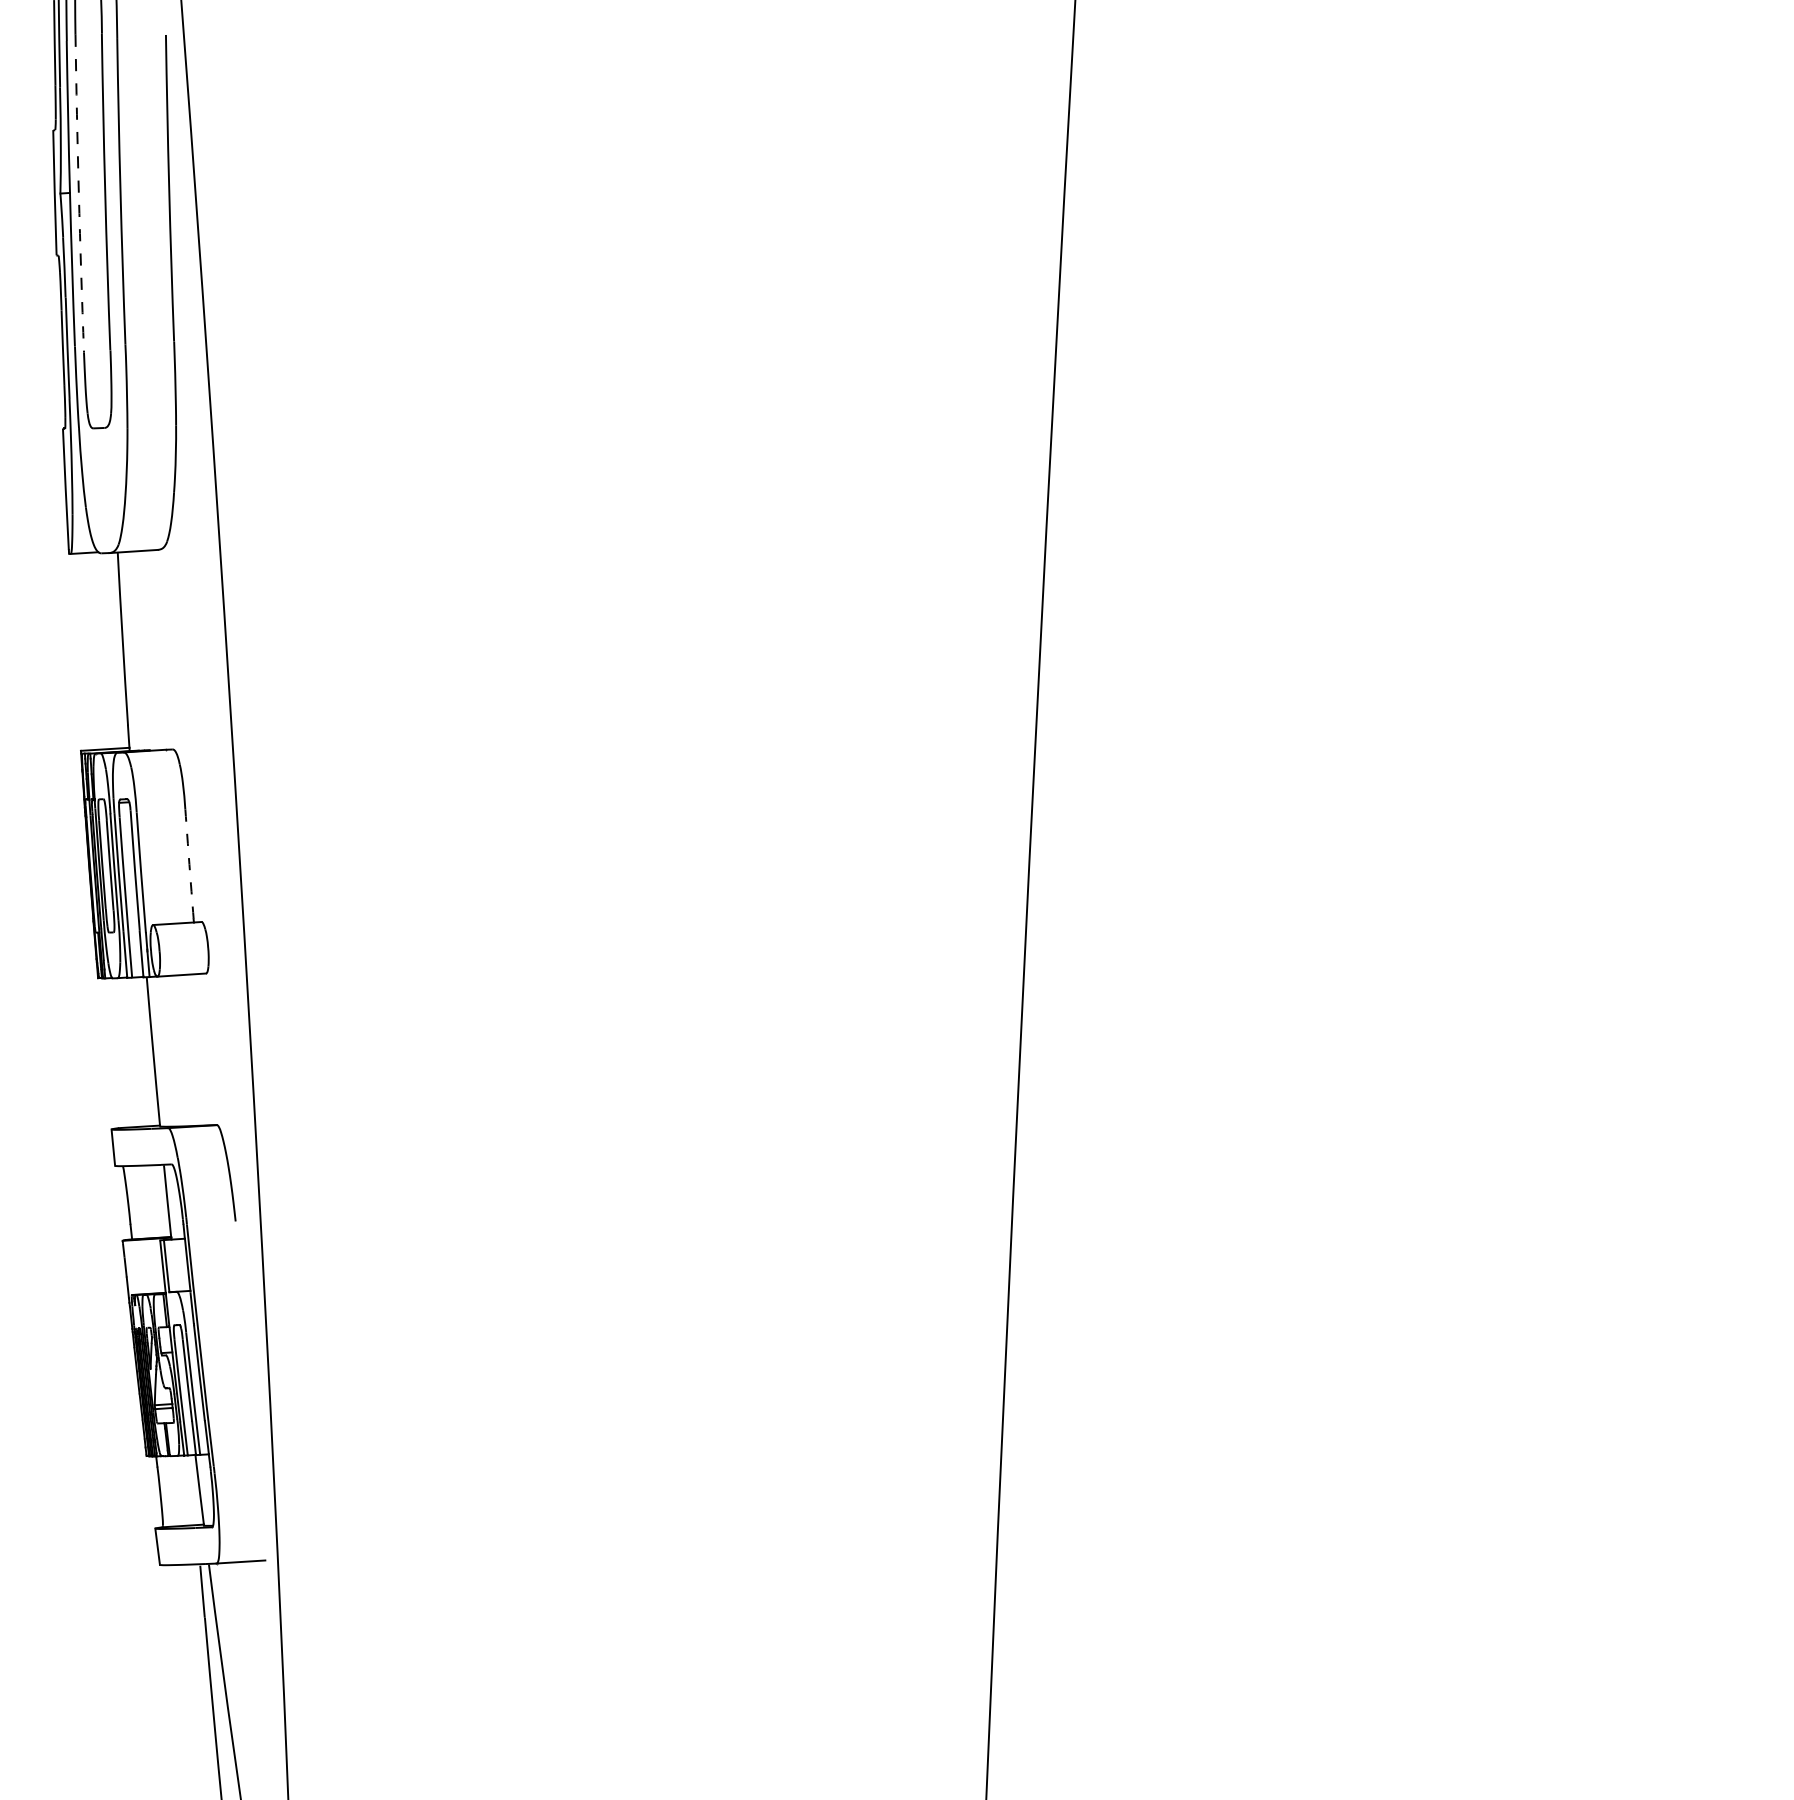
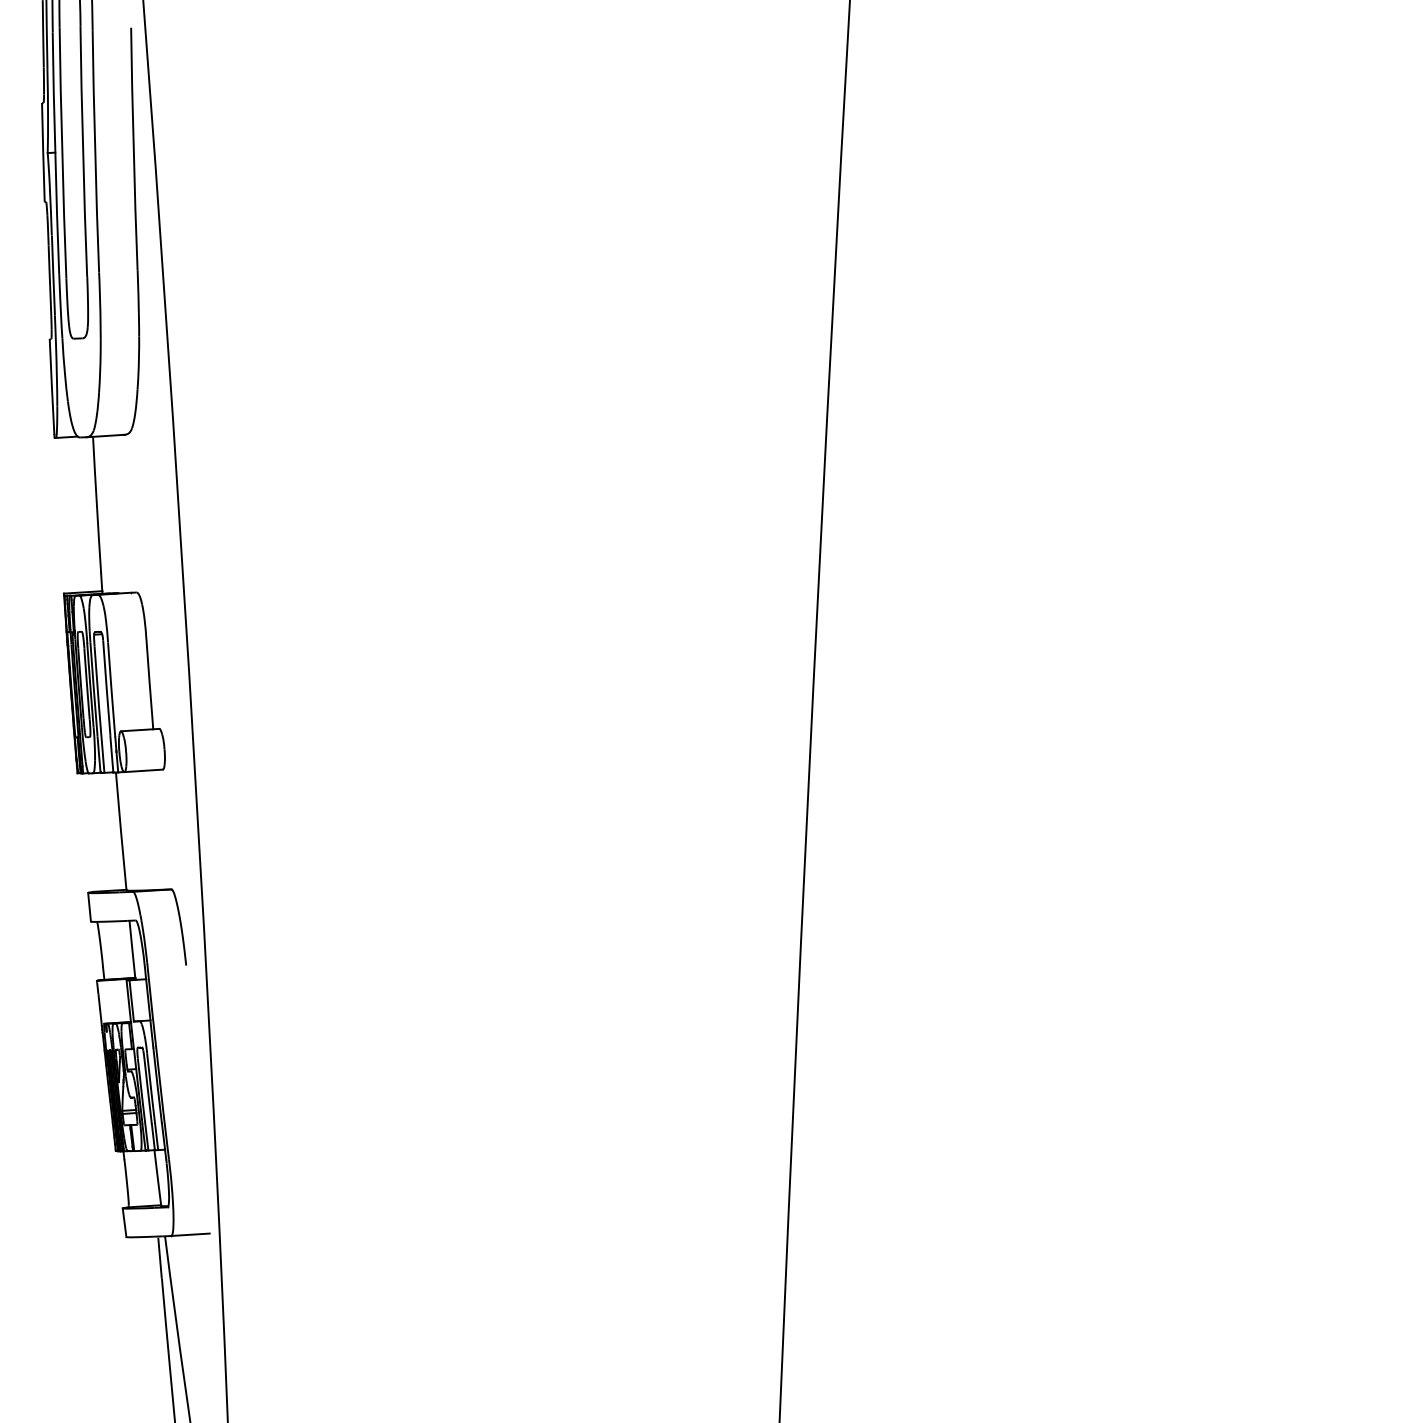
arc: (79, 194) -> (62, 153), dashed -> solid
arc: (189, 864) -> (149, 683), dashed -> solid

